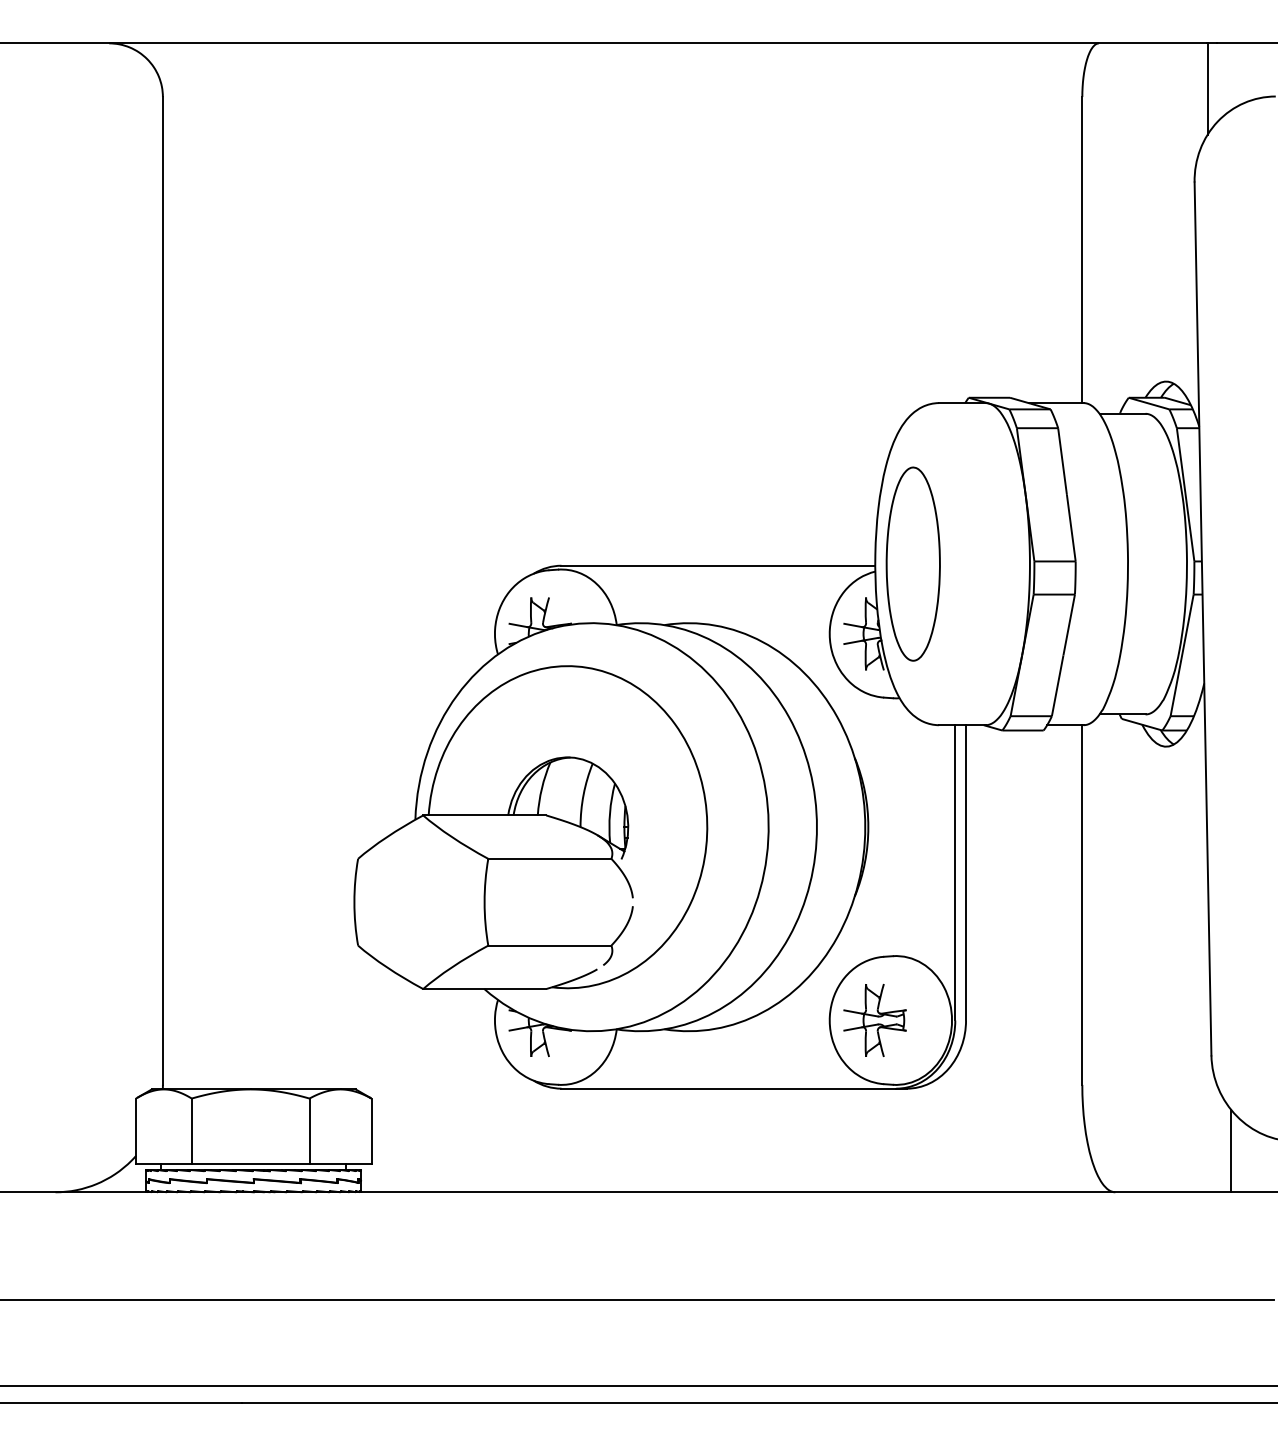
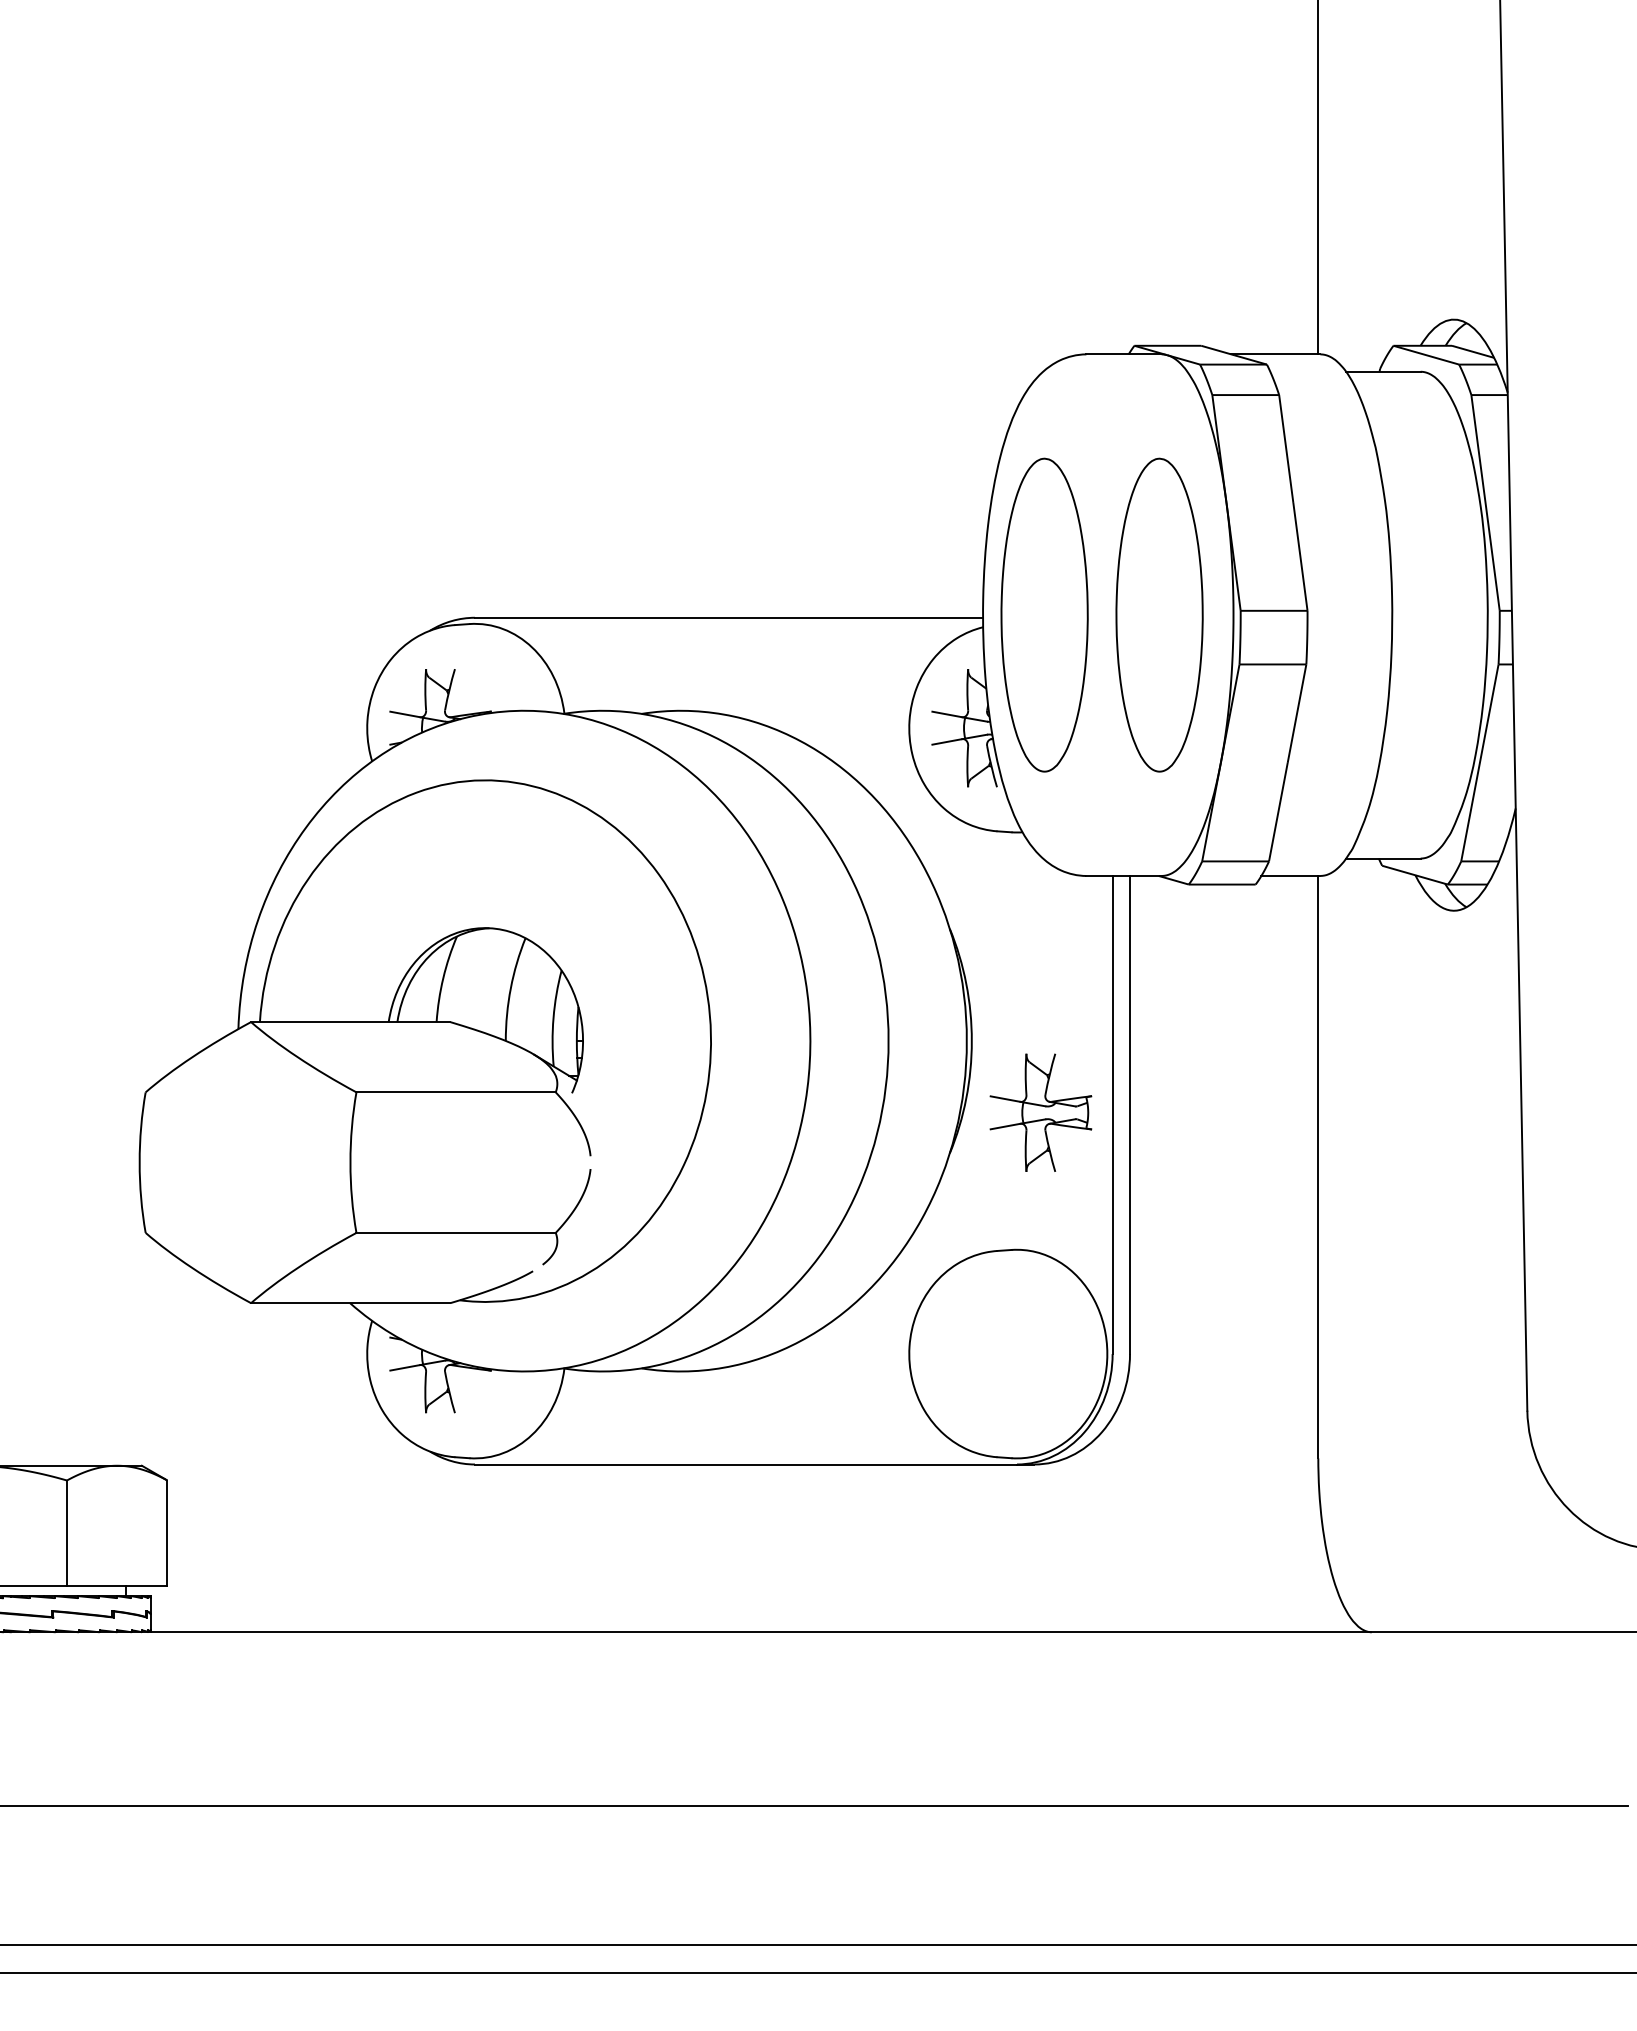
part: (983, 563) -> (1158, 614), added
part: (874, 1019) -> (1040, 1111), moved
line: (1231, 1151) -> (1559, 1566), removed

